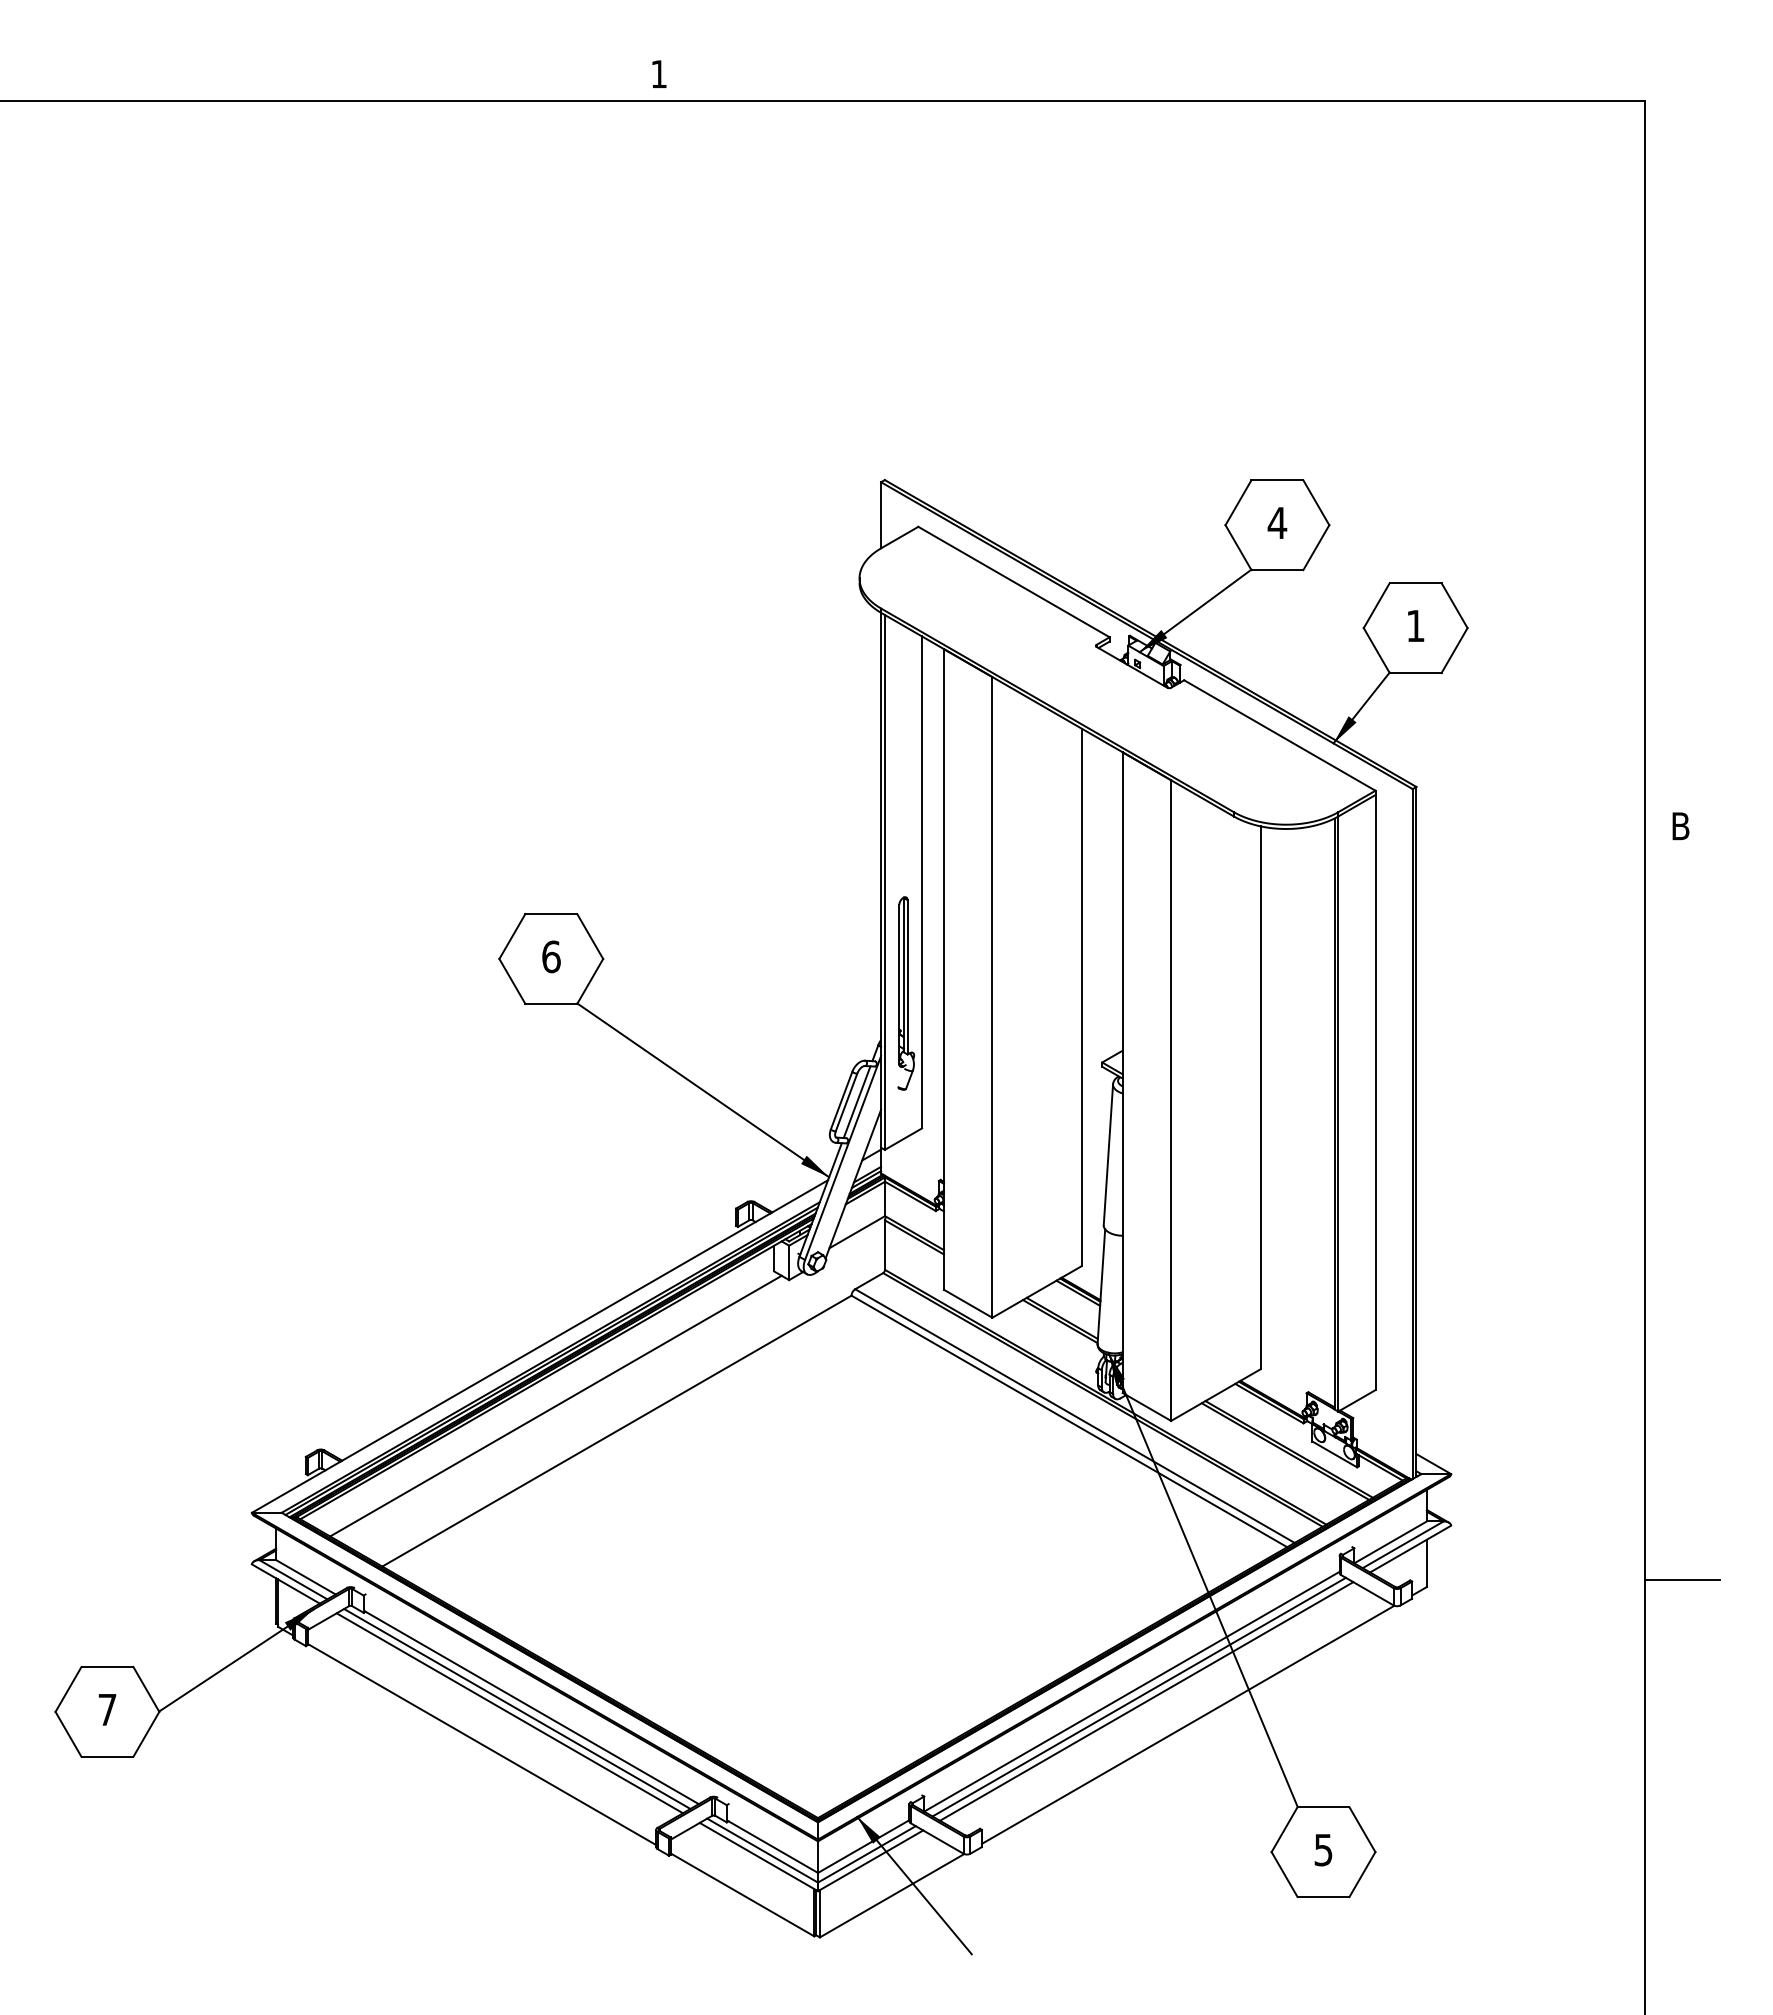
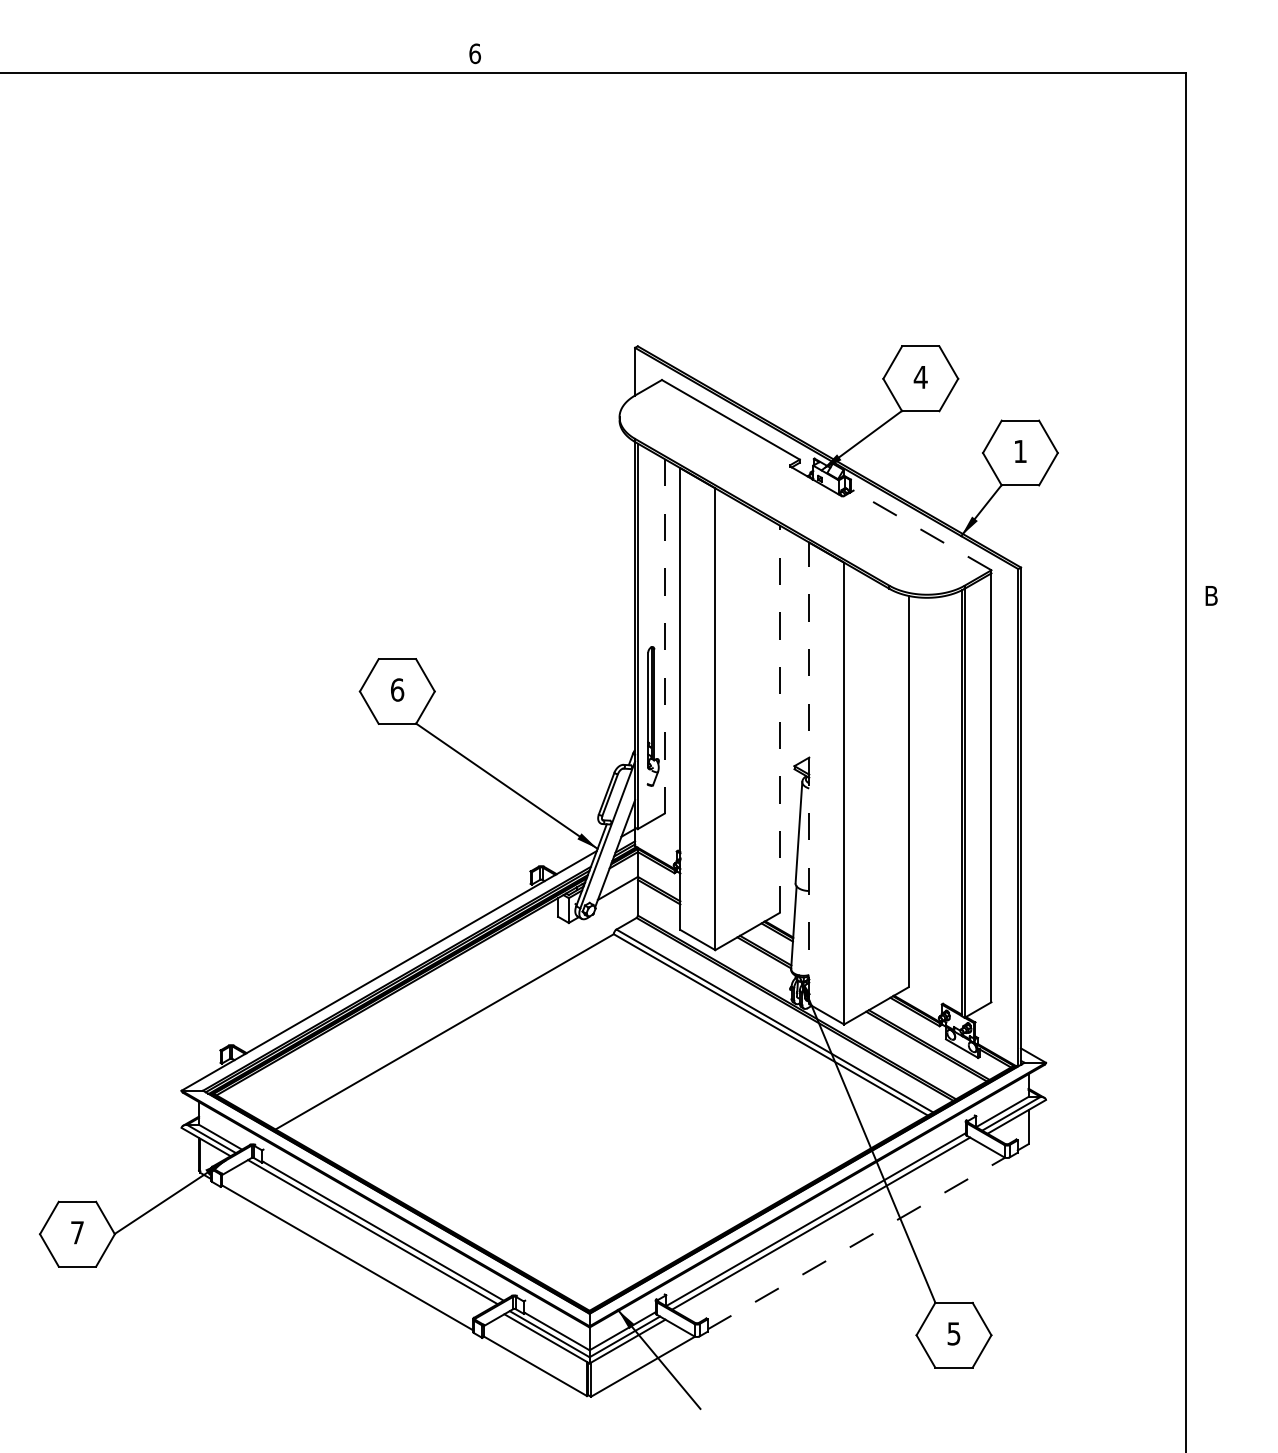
text: (659, 74) -> (475, 53), 1 -> 6
line: (1279, 735) -> (922, 530), solid -> dashed
line: (922, 882) -> (664, 636), solid -> dashed
line: (1081, 997) -> (779, 719), solid -> dashed
line: (1122, 1072) -> (809, 773), solid -> dashed
line: (856, 1102) -> (617, 794), removed
line: (555, 1405) -> (400, 1013), removed
line: (1682, 1579) -> (1212, 1138), removed
line: (1146, 1701) -> (826, 1226), removed
line: (509, 1713) -> (367, 1235), removed
line: (1188, 1724) -> (856, 1243), solid -> dashed

